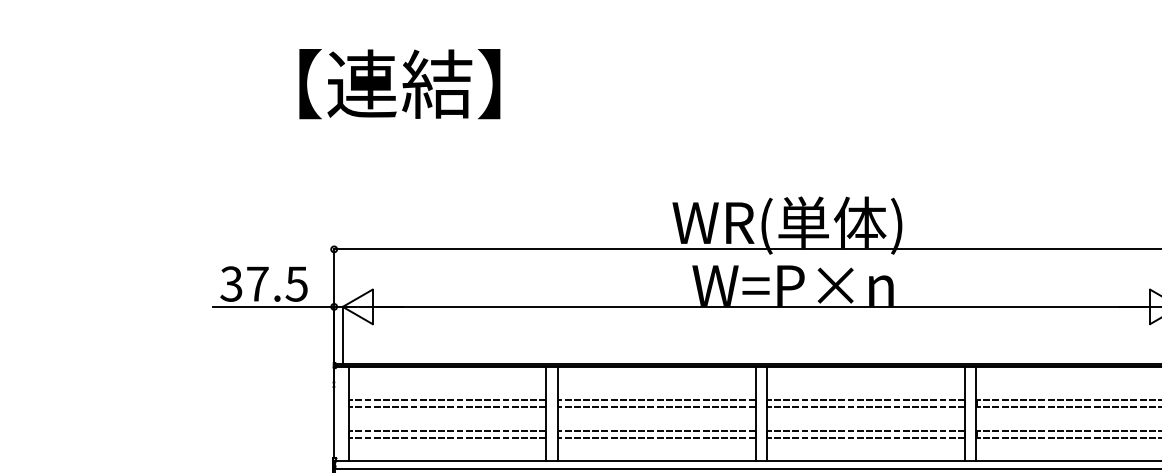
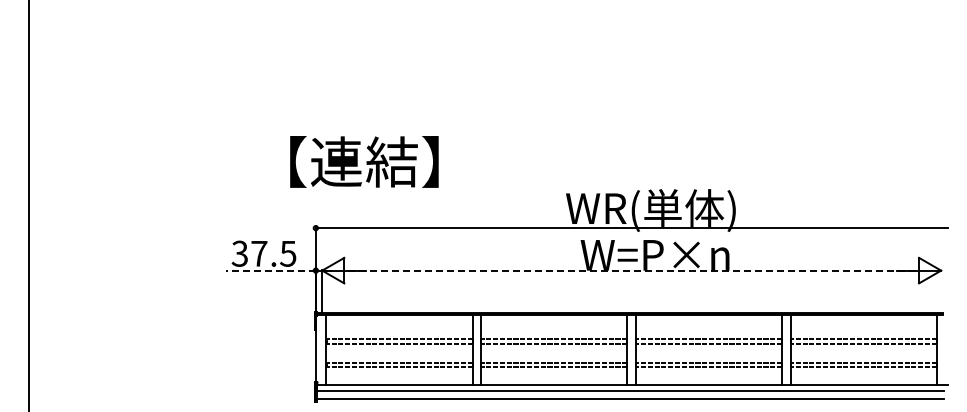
text: (399, 83) -> (364, 161), moved
line: (274, 306) -> (271, 270), solid -> dashed
line: (761, 306) -> (631, 270), solid -> dashed

